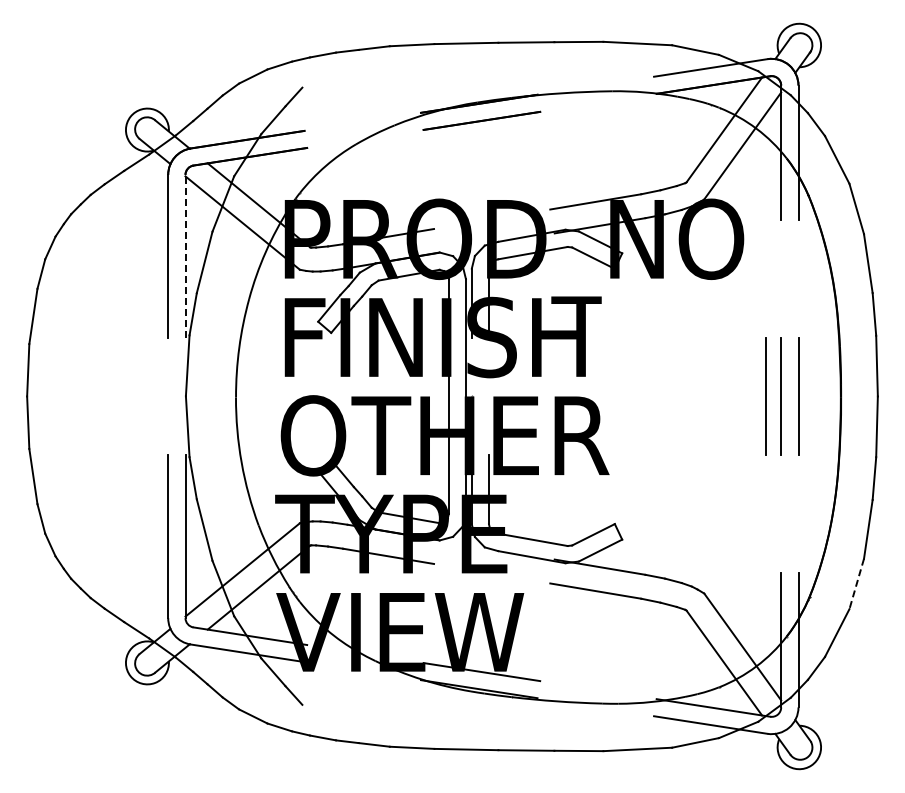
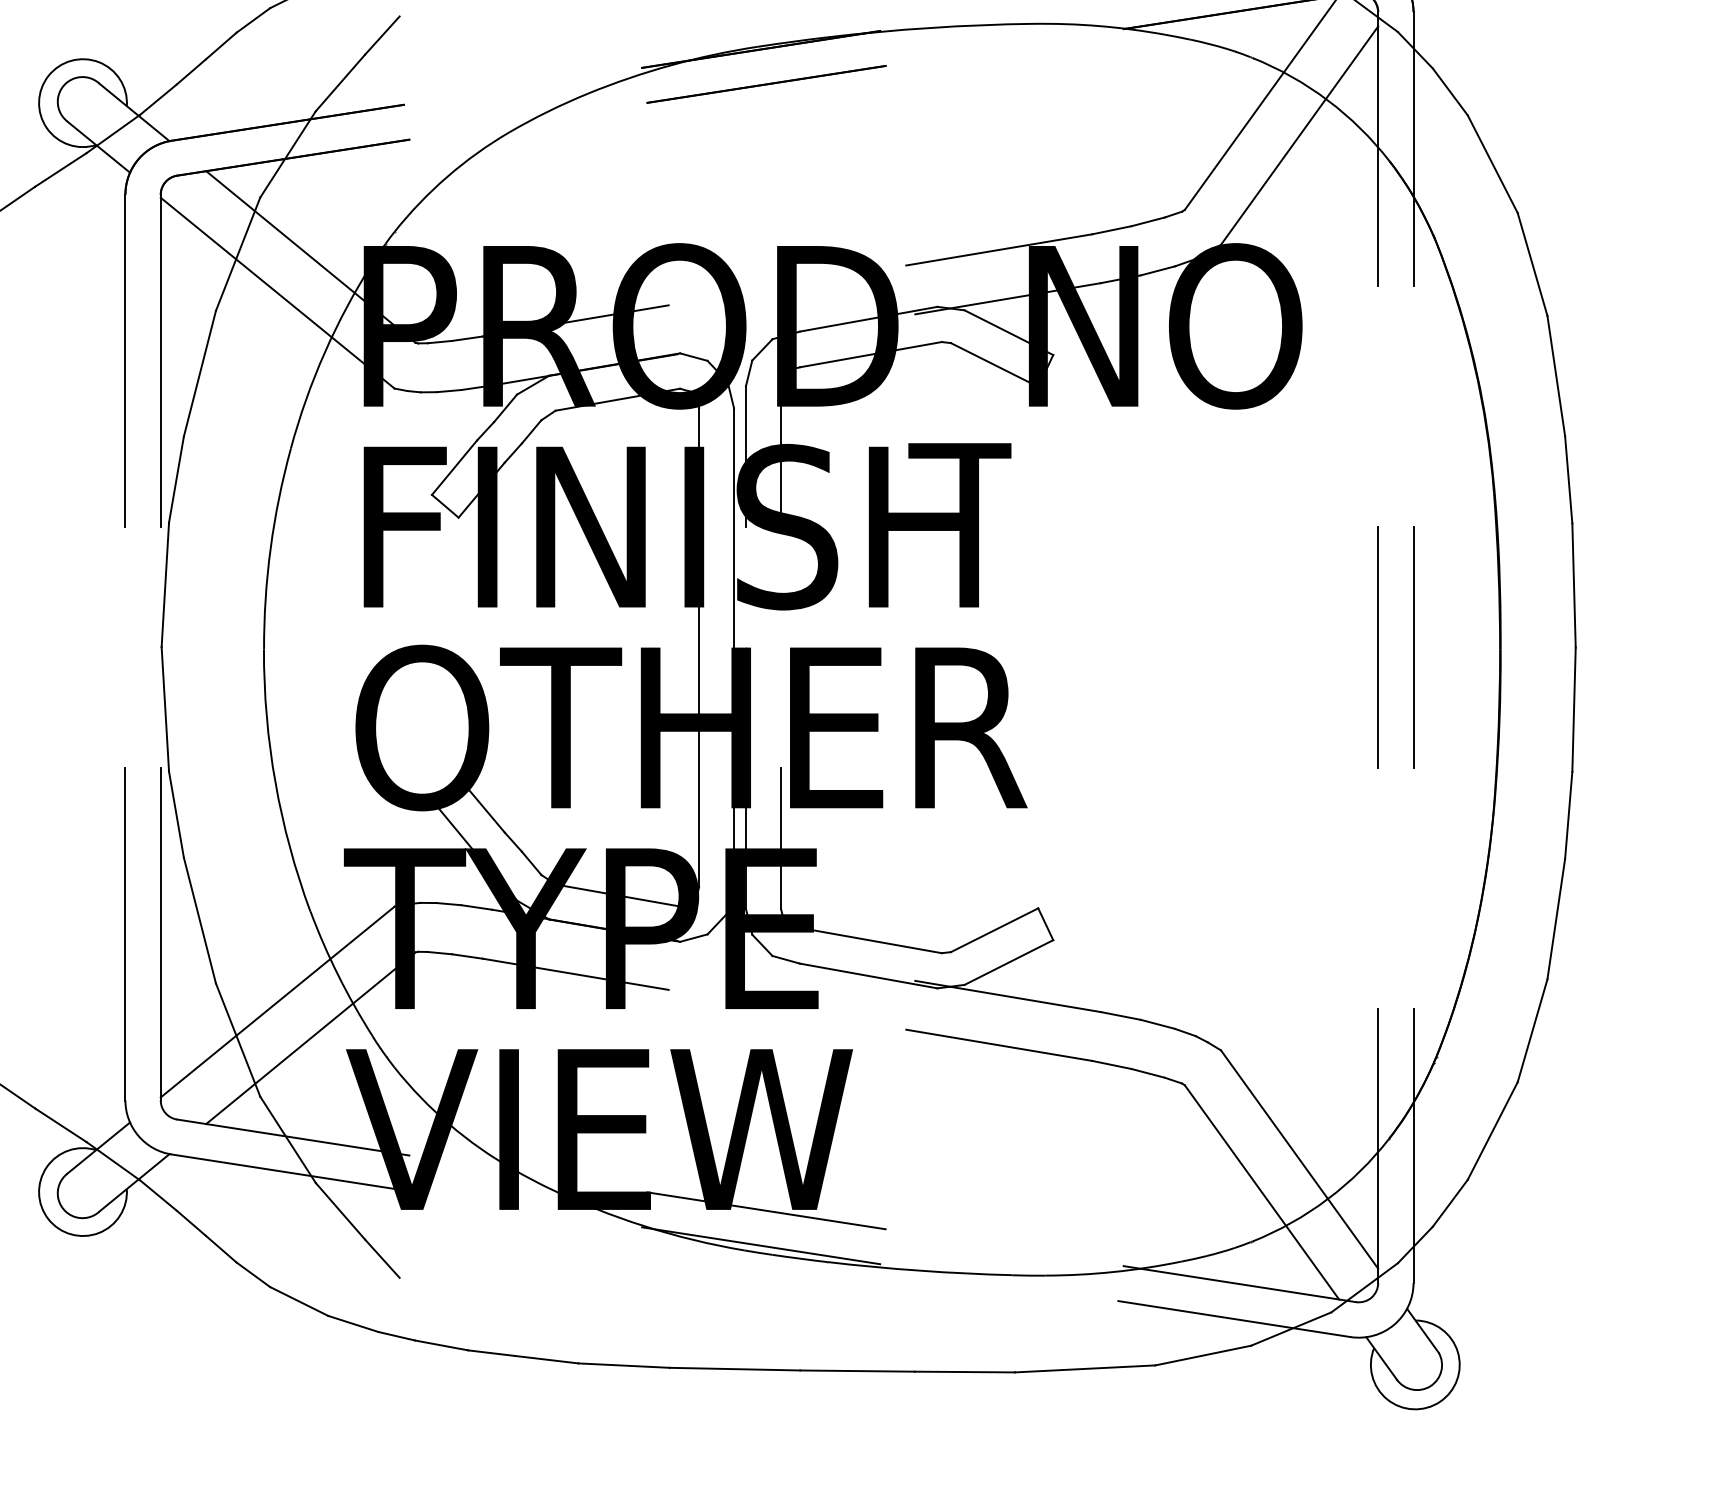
line: (185, 255) -> (160, 359), dashed -> solid
line: (765, 396) -> (1346, 647), removed
line: (856, 584) -> (1532, 1031), dashed -> solid

